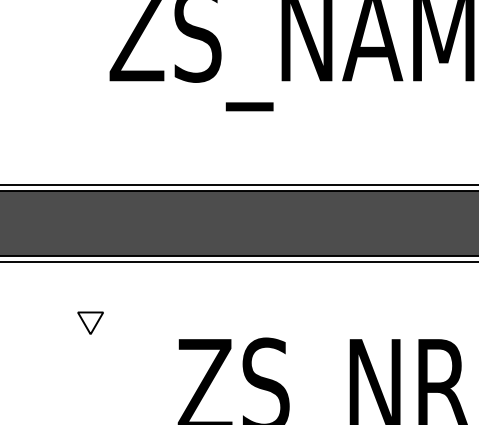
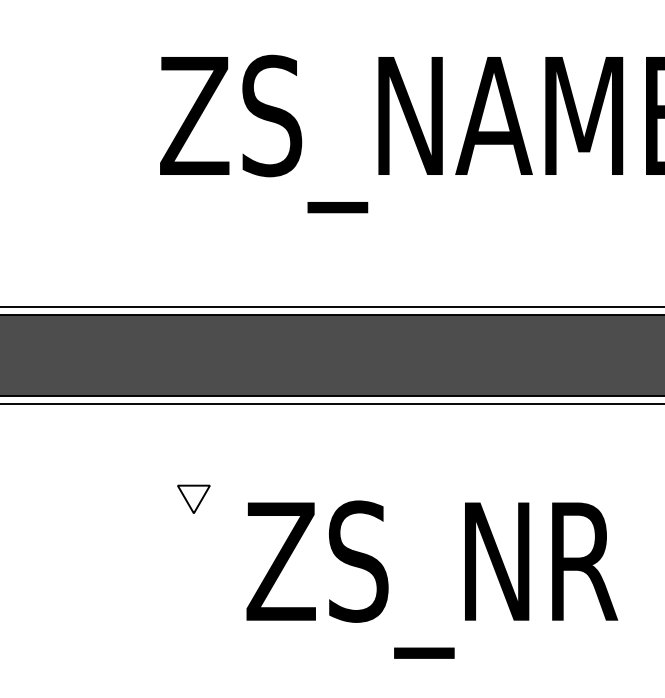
part: (90, 322) -> (193, 498), moved

